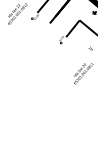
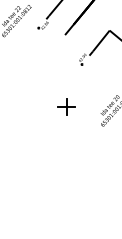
part: (50, 71) -> (65, 107), added

